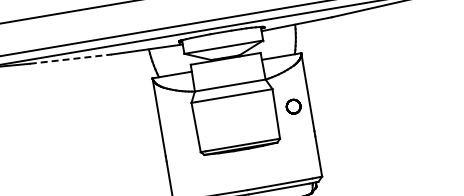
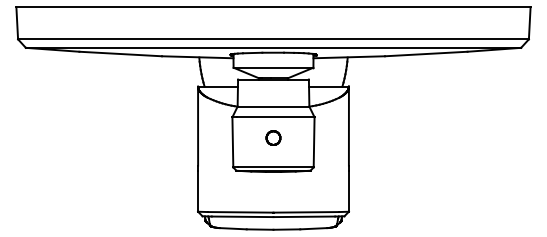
line: (71, 59) -> (121, 54), dashed -> solid
part: (293, 106) -> (273, 137), moved

